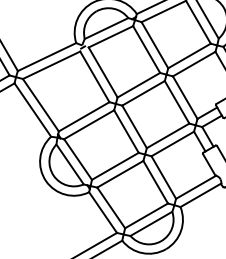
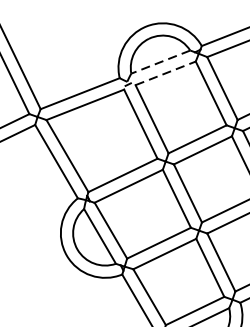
line: (106, 28) -> (160, 62), solid -> dashed
line: (110, 36) -> (165, 72), solid -> dashed

